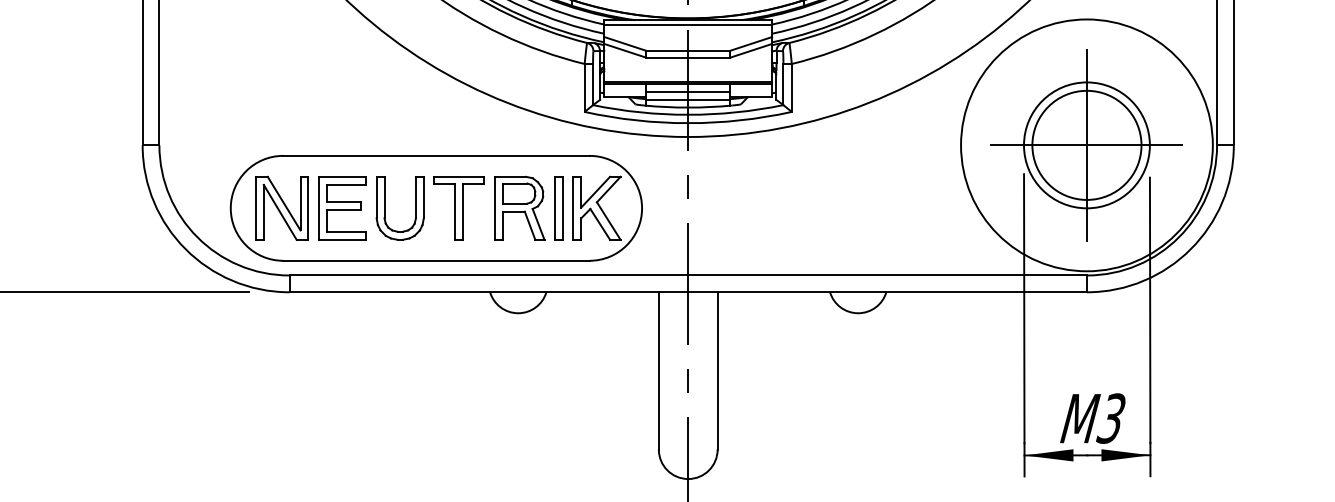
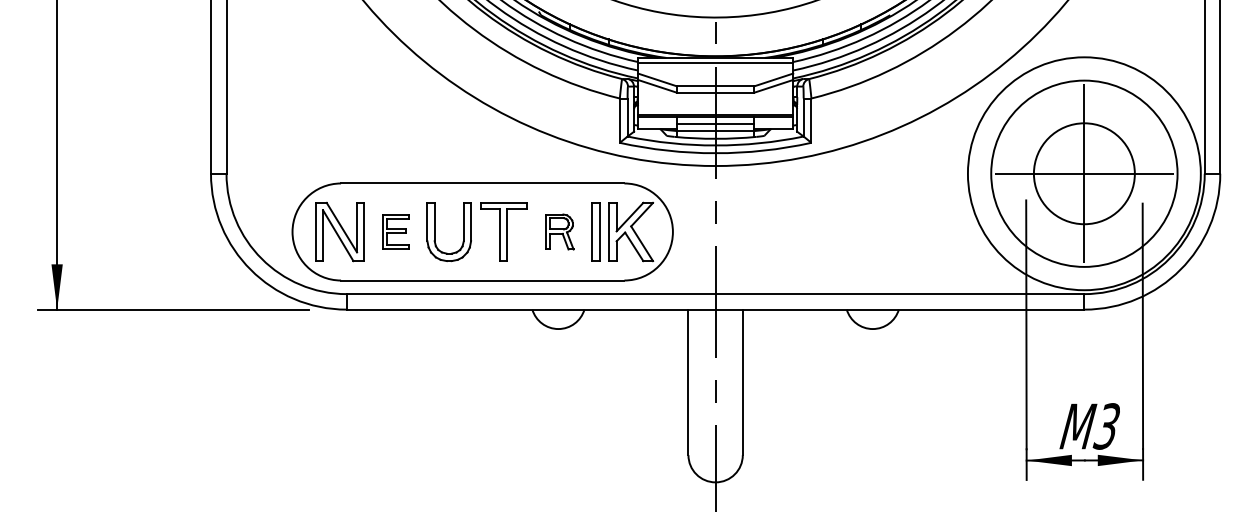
circle: (1087, 145) -> (1084, 173), size x1.6
part: (342, 207) -> (395, 231), size x0.6
part: (519, 207) -> (559, 231), size x0.6

